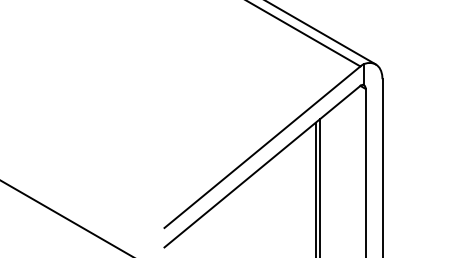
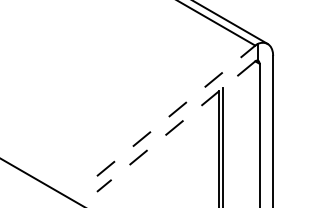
line: (262, 147) -> (176, 111), solid -> dashed
line: (262, 166) -> (176, 126), solid -> dashed

